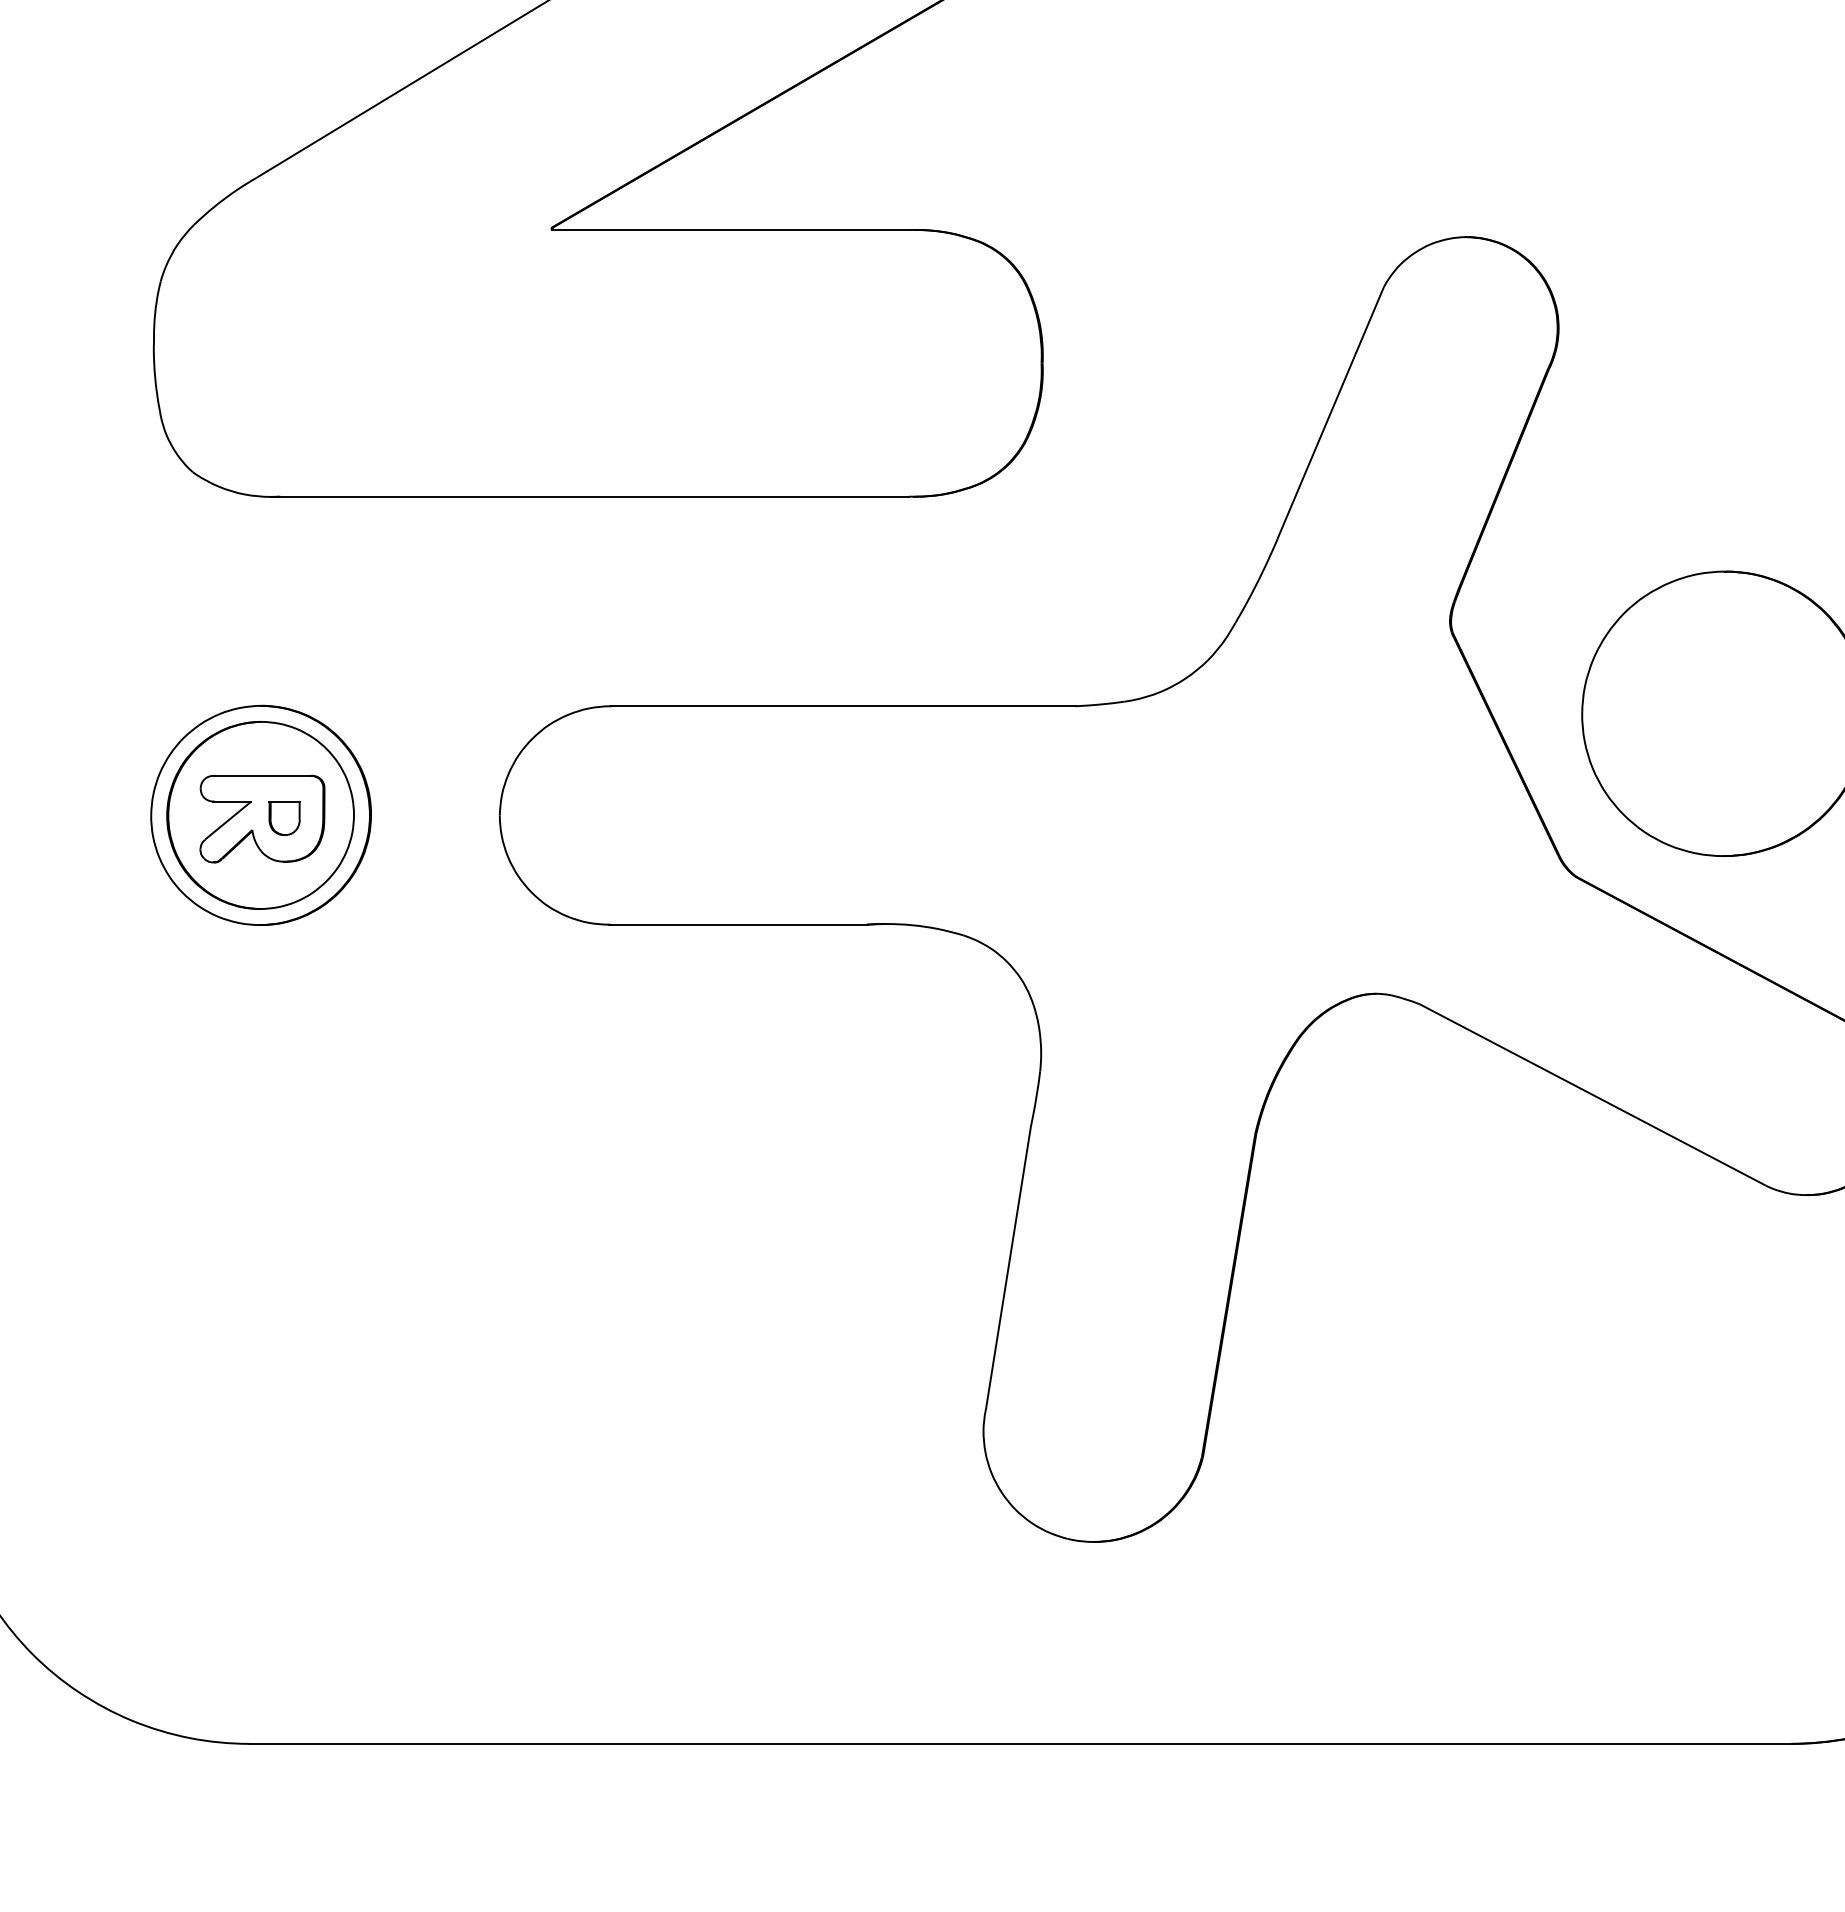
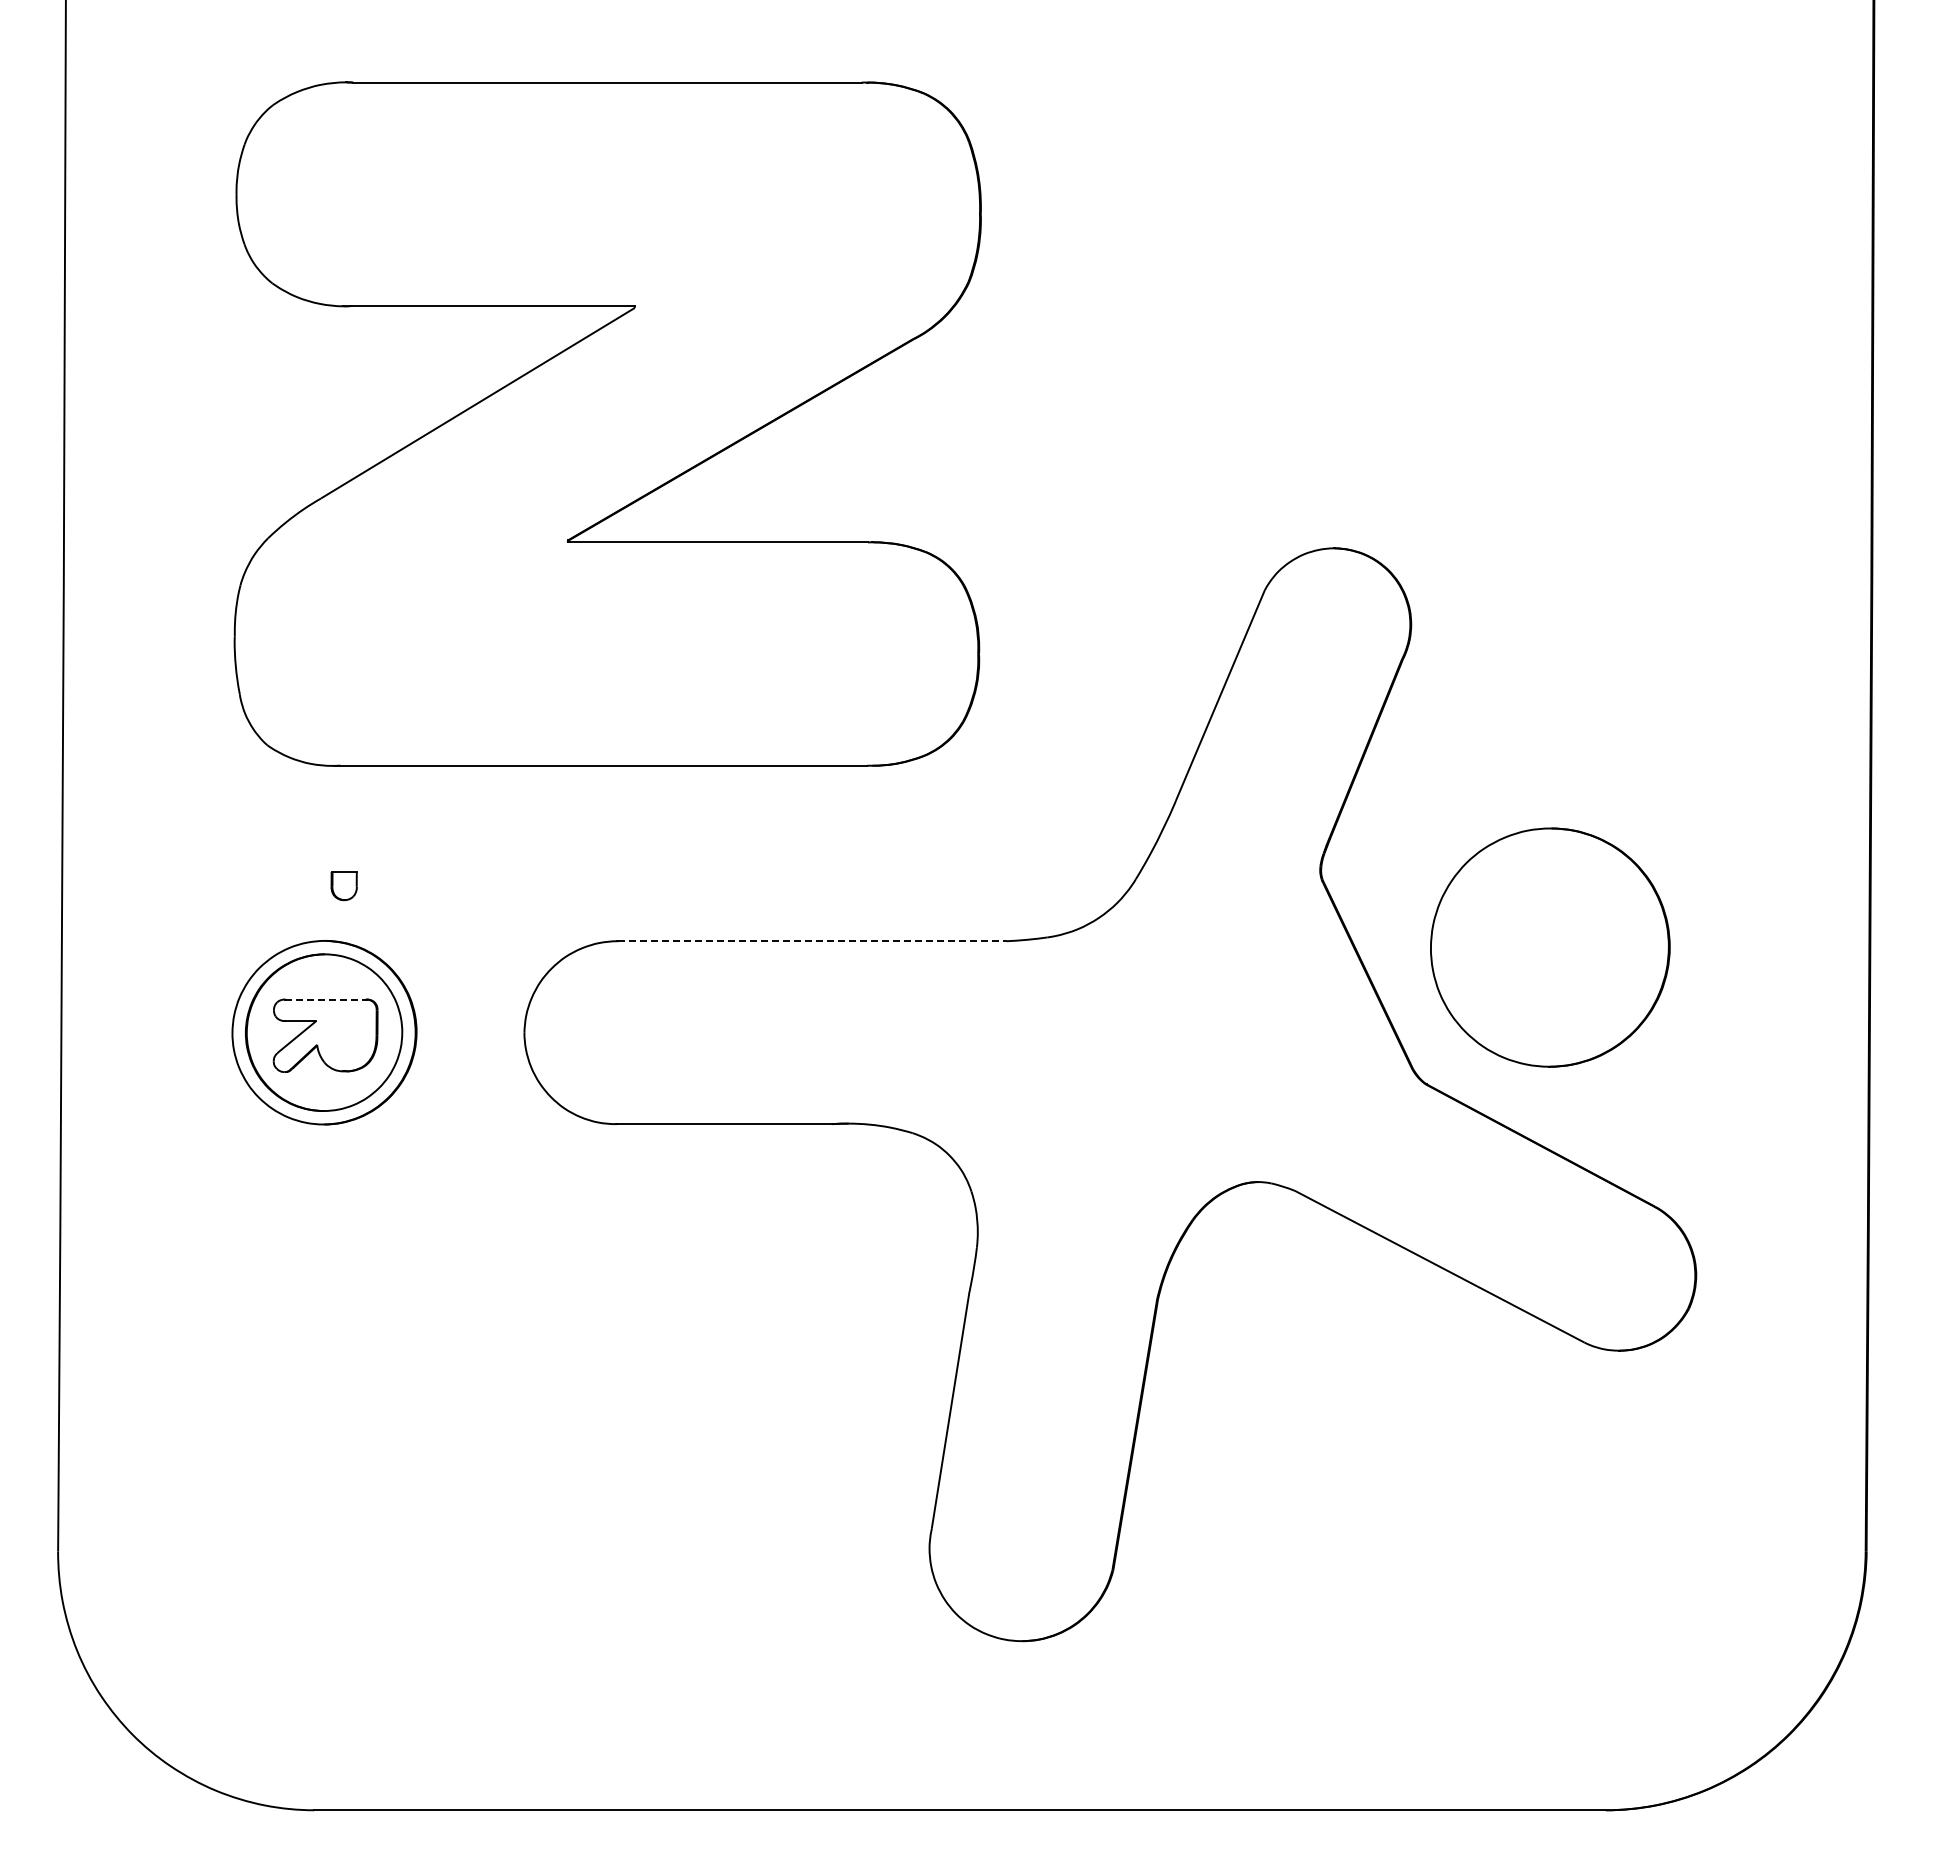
line: (843, 706) -> (812, 941), solid -> dashed
line: (262, 775) -> (325, 999), solid -> dashed
part: (283, 818) -> (343, 886), moved

